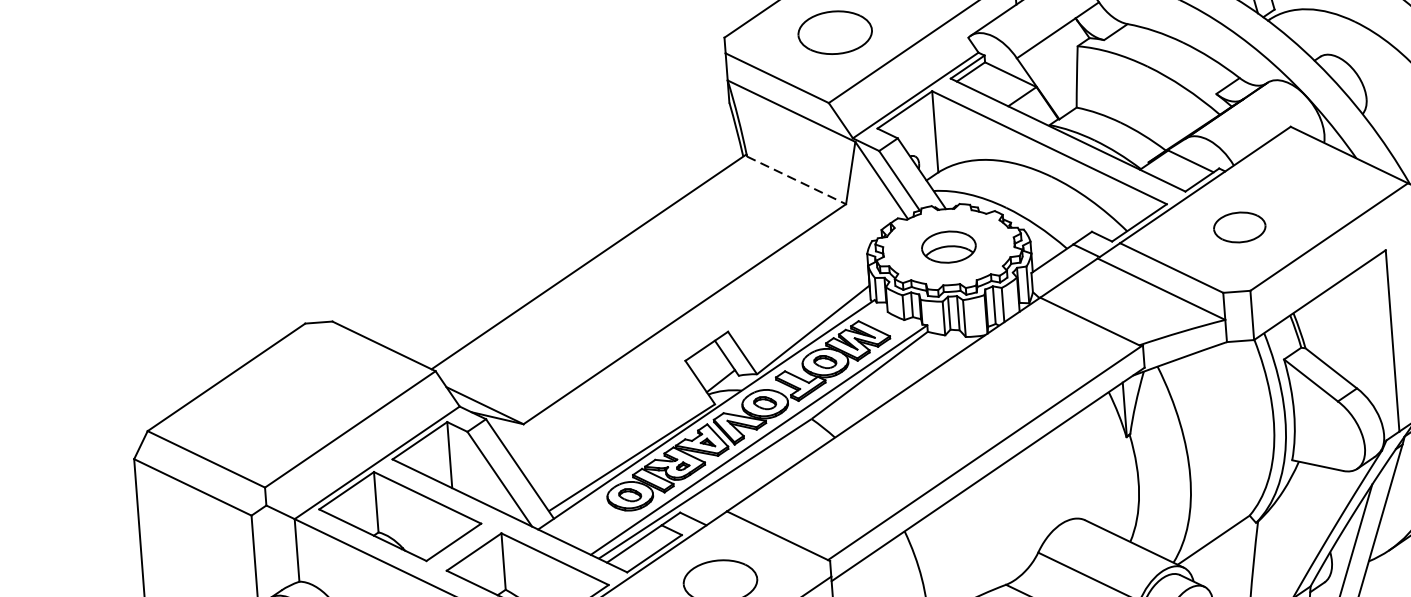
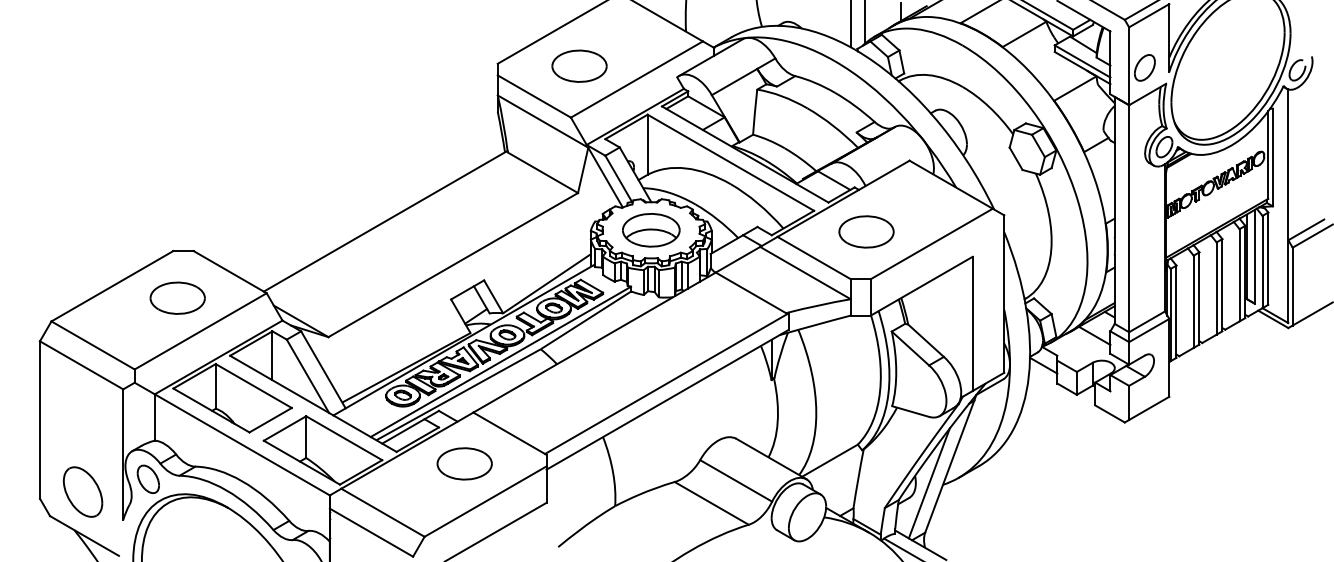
line: (795, 180) -> (542, 172), dashed -> solid
part: (1239, 226) -> (866, 231), size x1.43
part: (949, 247) -> (651, 230), size x1.43
part: (315, 386) -> (177, 297), added

